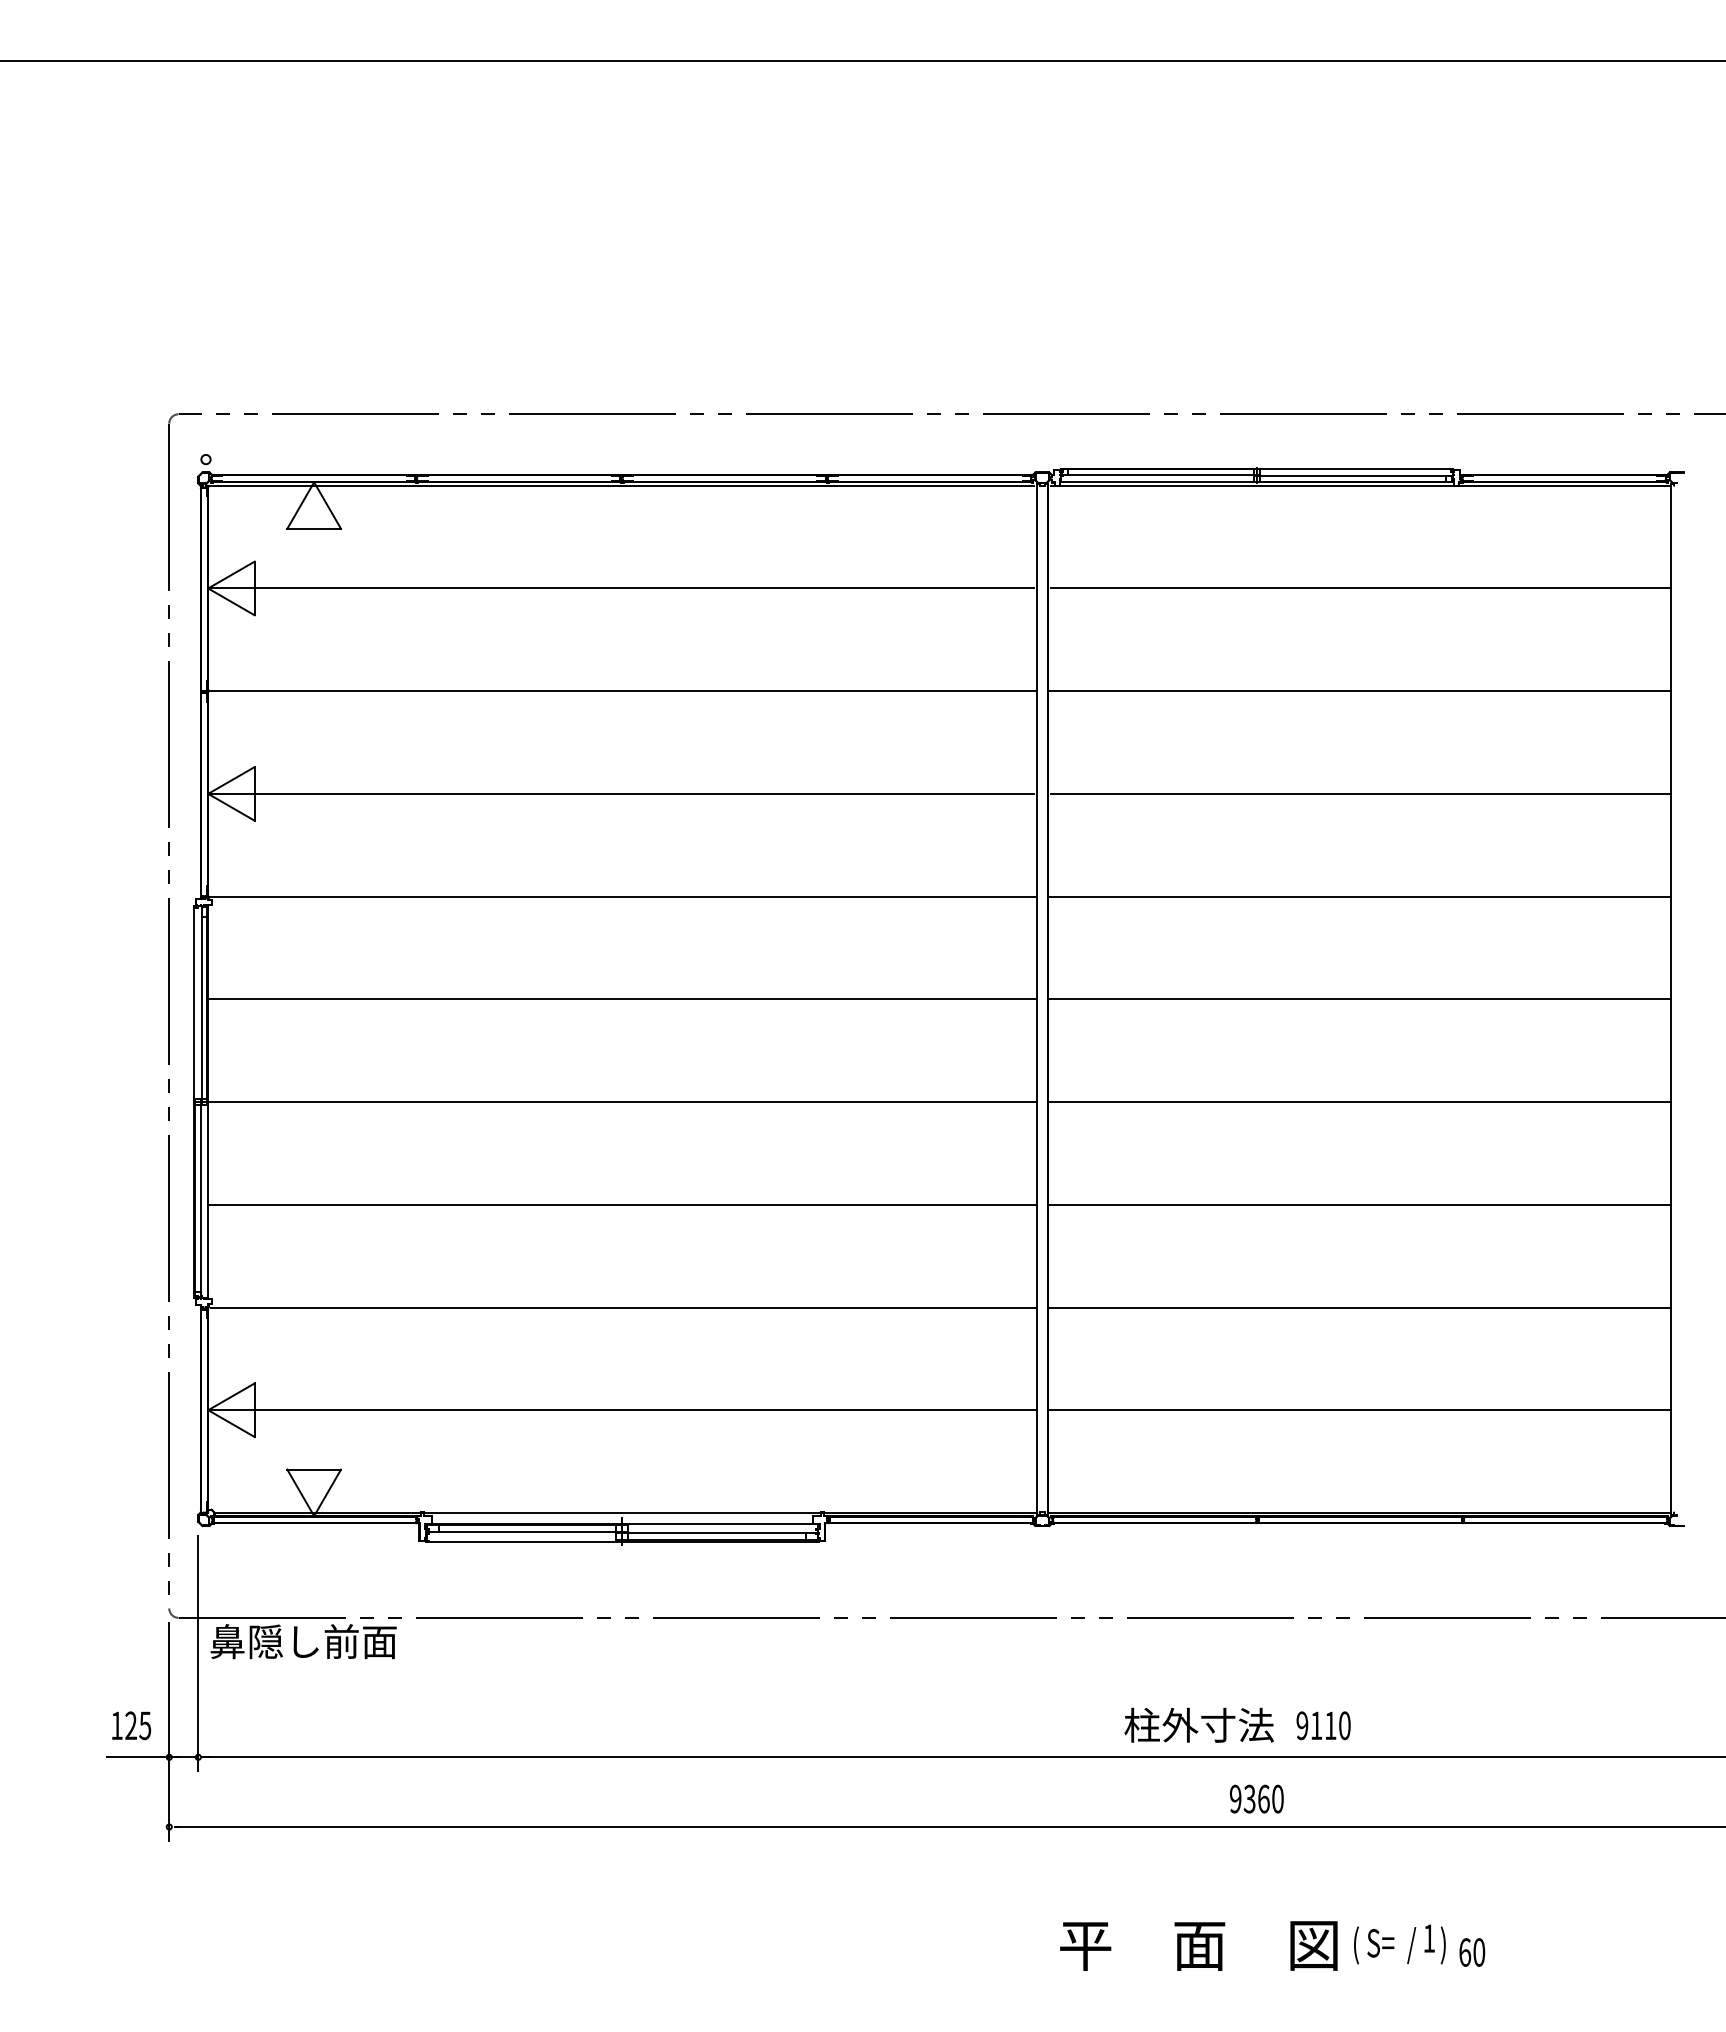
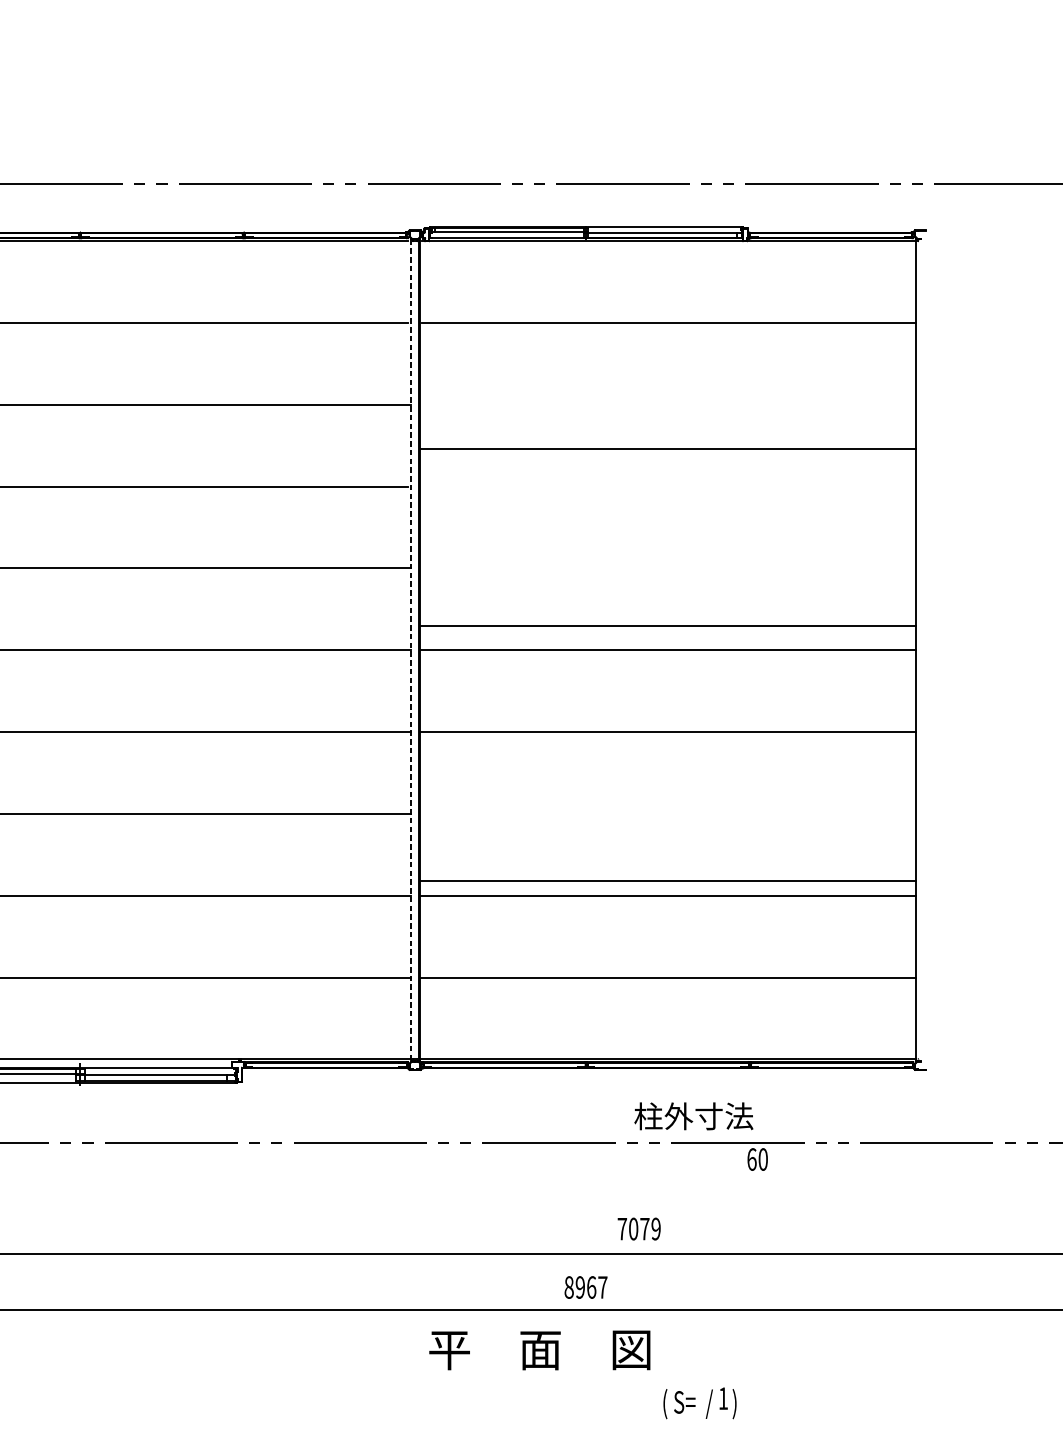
line: (1359, 691) -> (667, 449), moved
line: (1360, 793) -> (668, 486), removed
line: (1359, 896) -> (667, 625), moved
line: (1036, 999) -> (410, 650), solid -> dashed
line: (1359, 1204) -> (667, 880), moved
text: (1198, 1724) -> (693, 1115), moved
text: (1323, 1725) -> (639, 1228), 9110 -> 7079
text: (1256, 1798) -> (585, 1287), 9360 -> 8967
text: (1198, 1945) -> (539, 1349), moved
text: (1472, 1952) -> (757, 1159), moved

